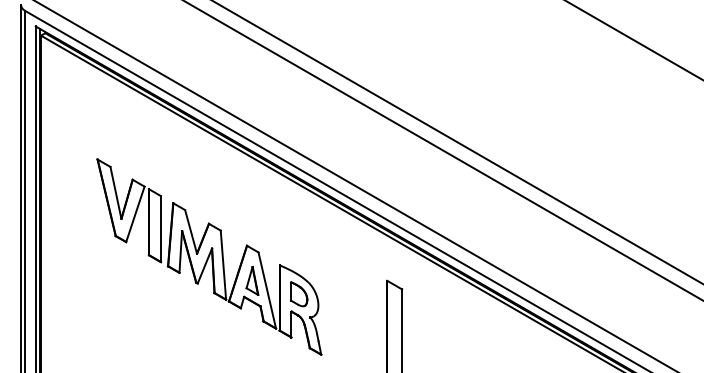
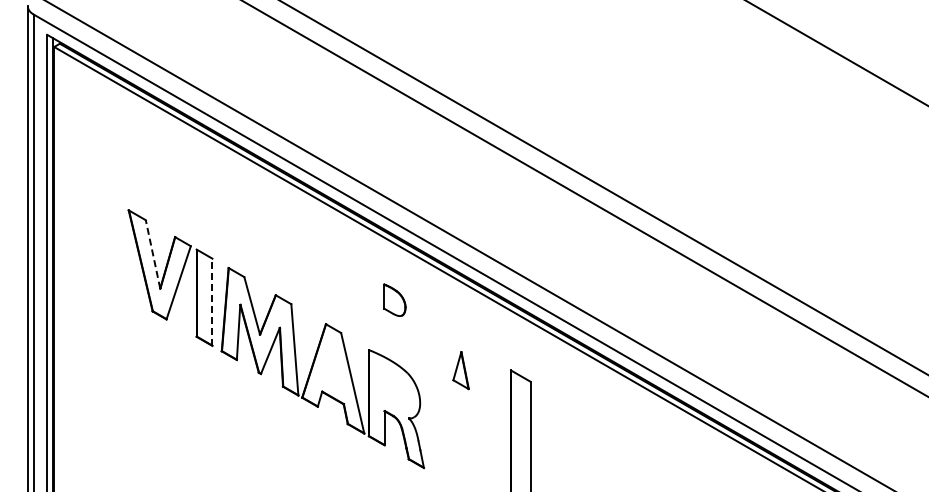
line: (116, 192) -> (153, 254), solid -> dashed
line: (161, 229) -> (212, 302), solid -> dashed
part: (251, 280) -> (460, 370), moved
part: (298, 293) -> (394, 299), moved

